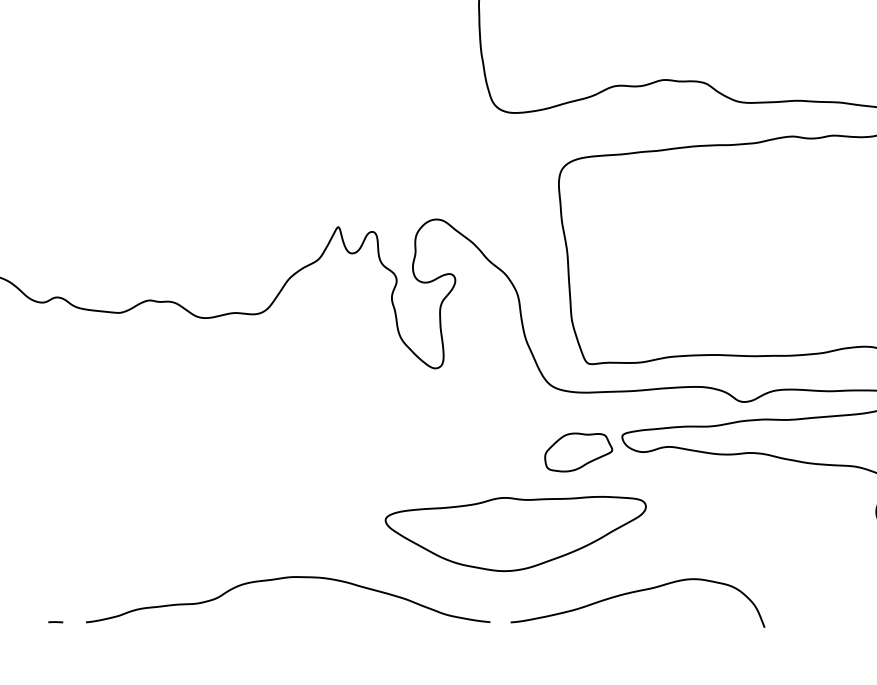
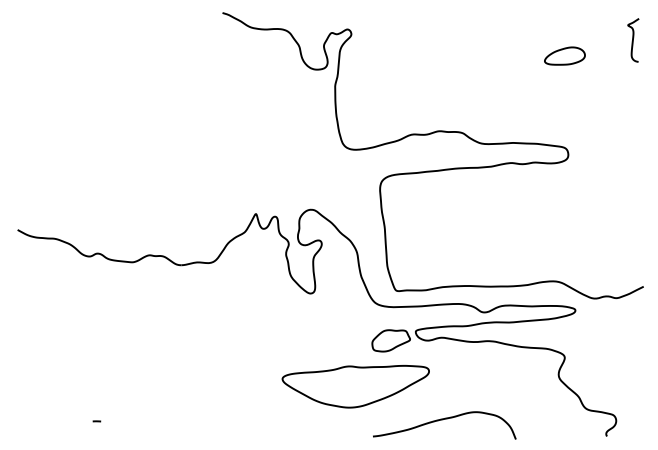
curve: (287, 579) -> (227, 412), removed
curve: (634, 593) -> (442, 420), moved
line: (55, 622) -> (96, 421), moved

